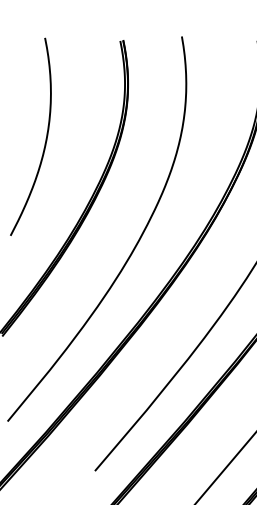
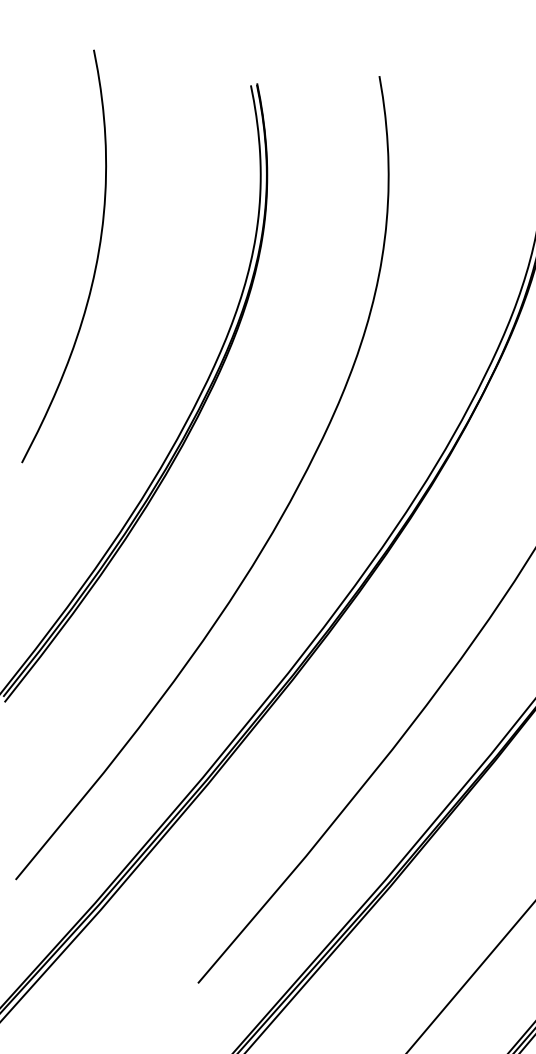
curve: (45, 138) -> (94, 259), moved

